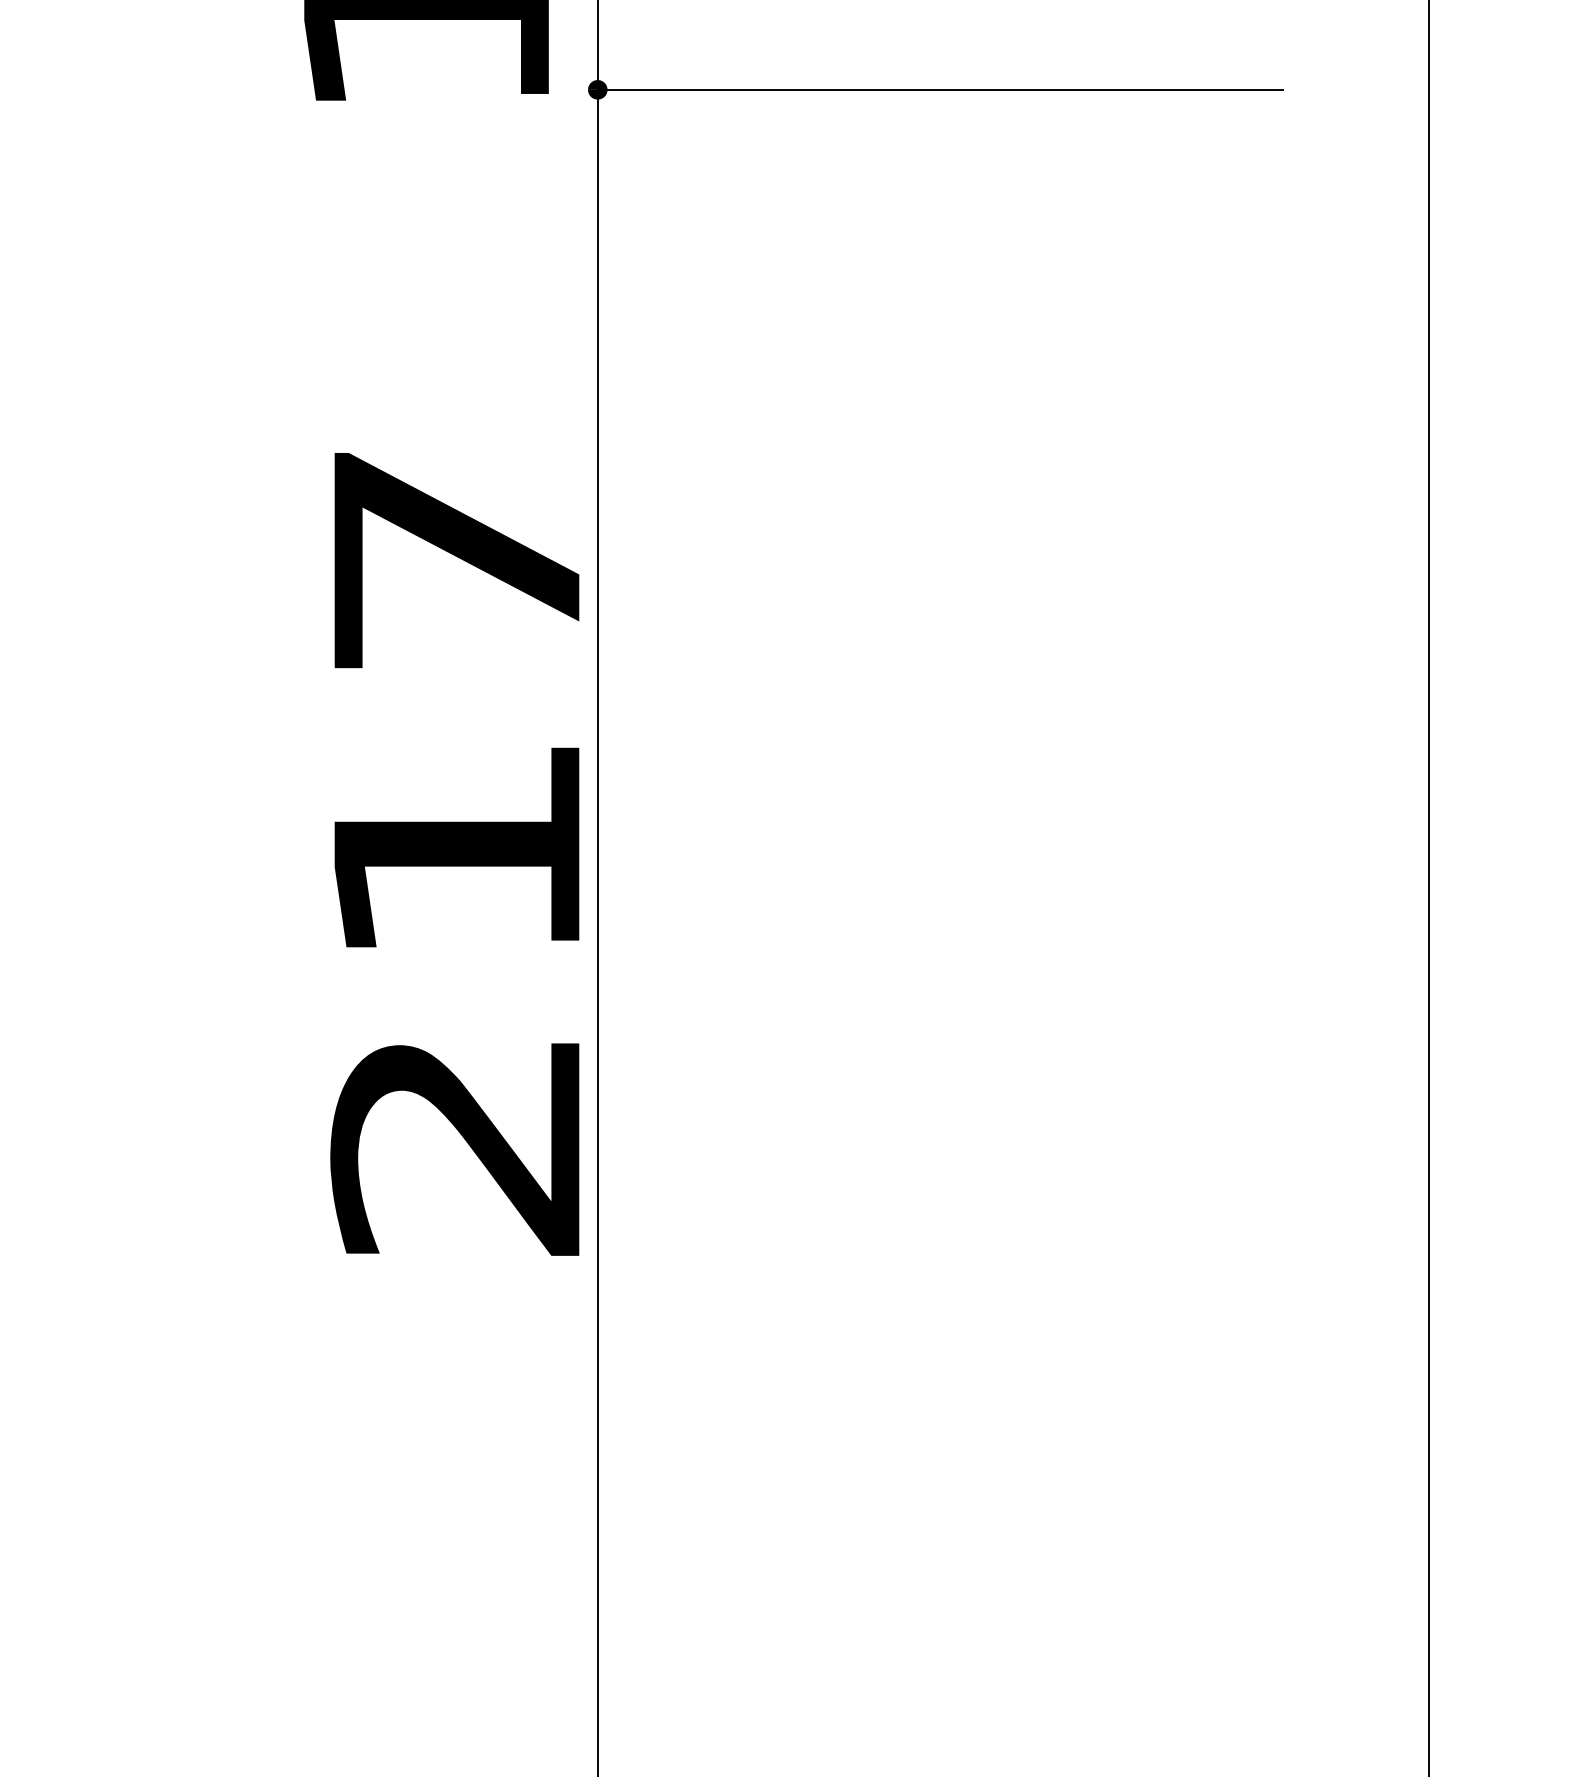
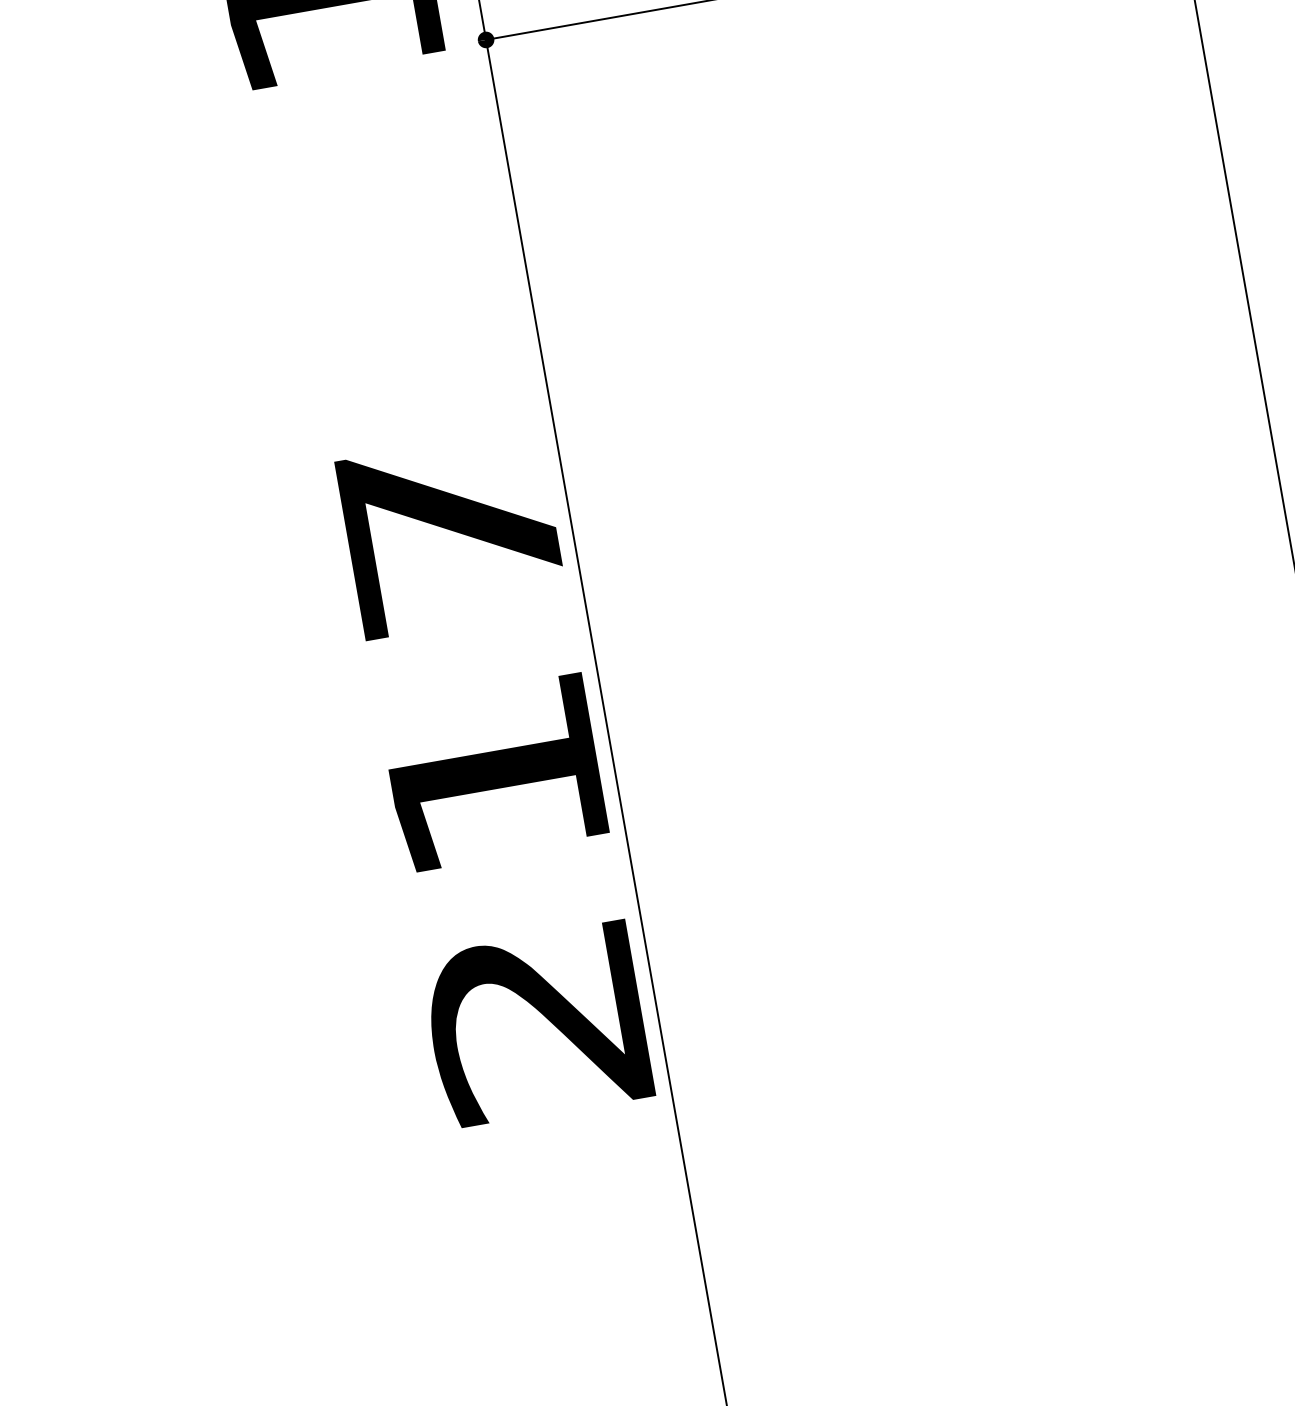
text: (454, 854) -> (493, 779), moved

